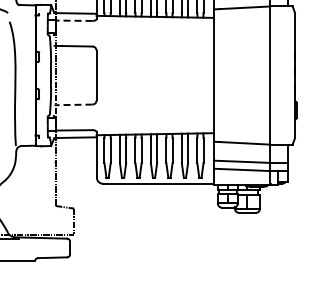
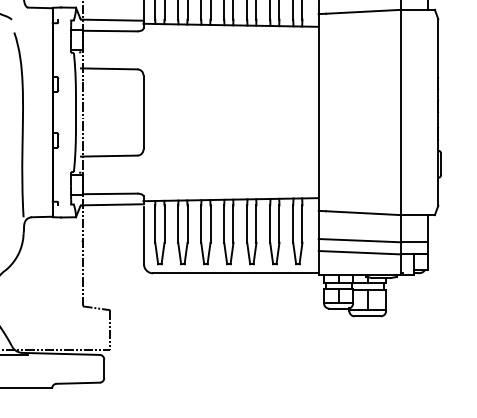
line: (73, 20) -> (109, 30), dashed -> solid
line: (73, 104) -> (109, 155), dashed -> solid

